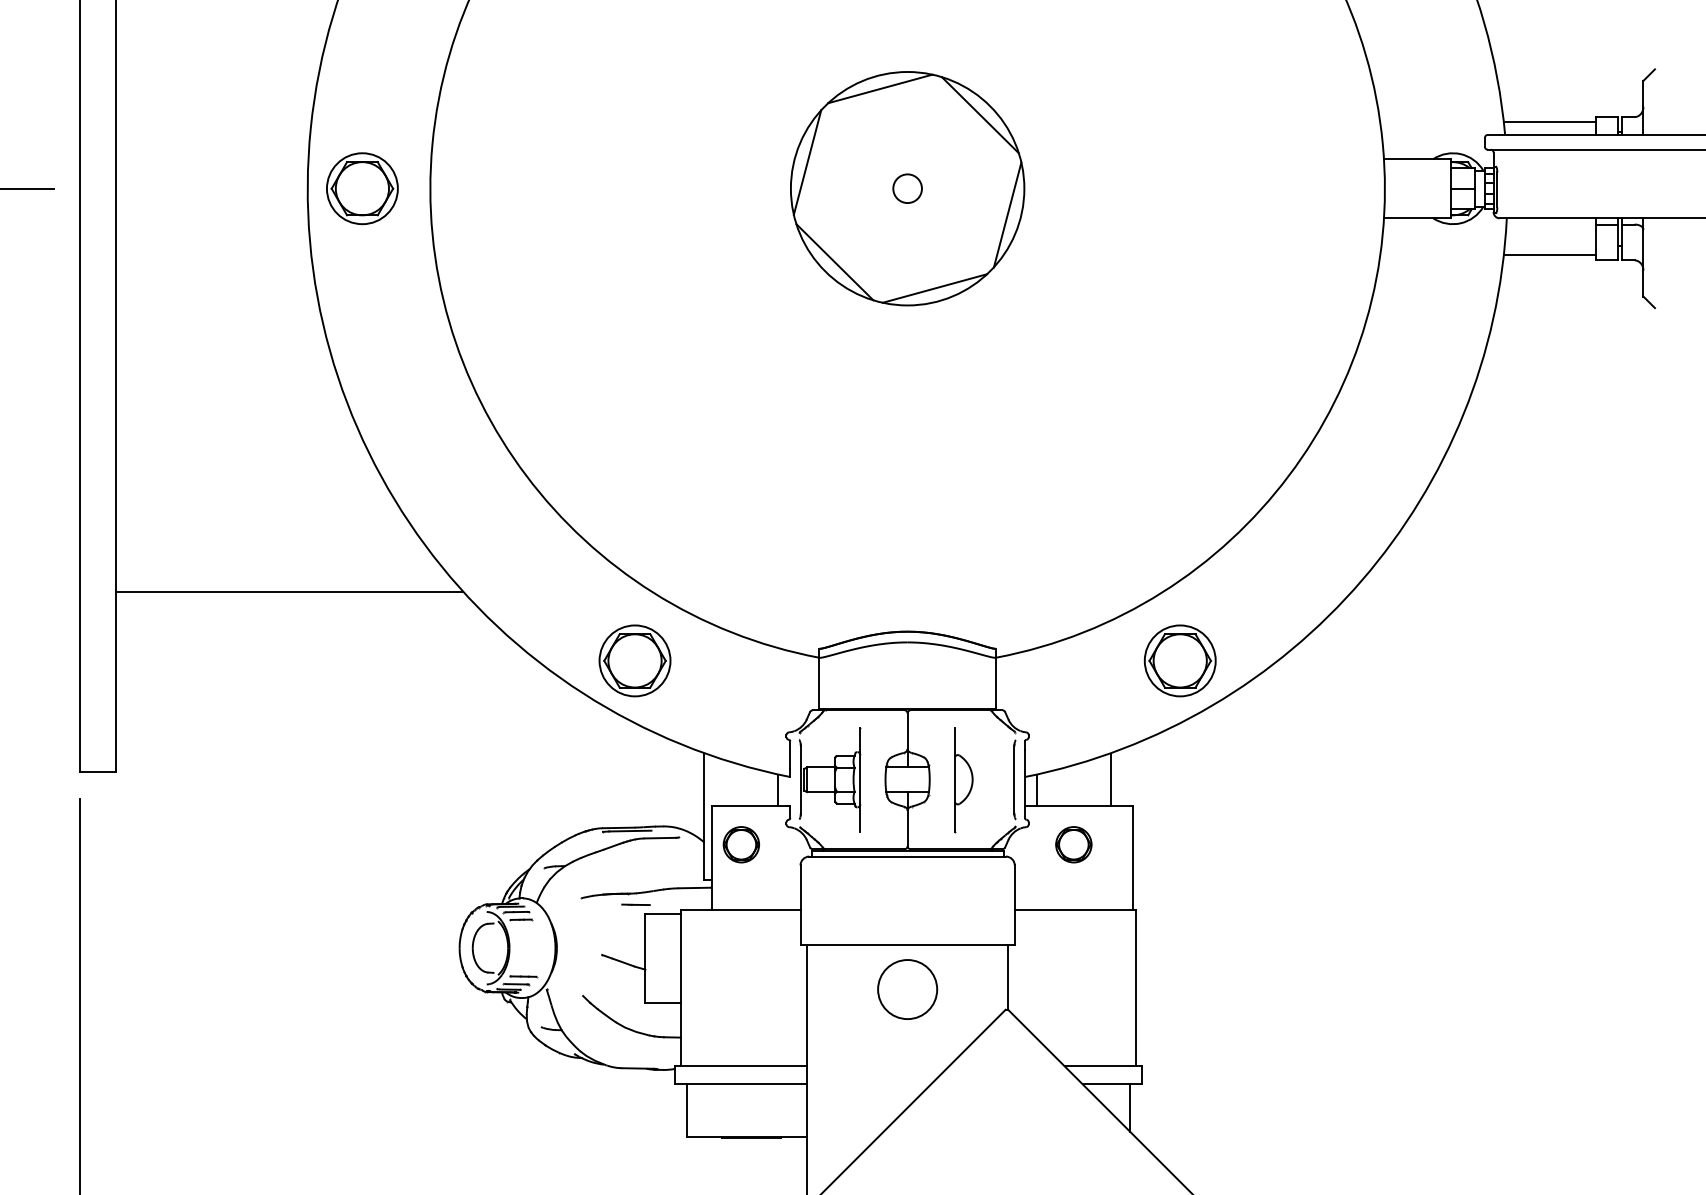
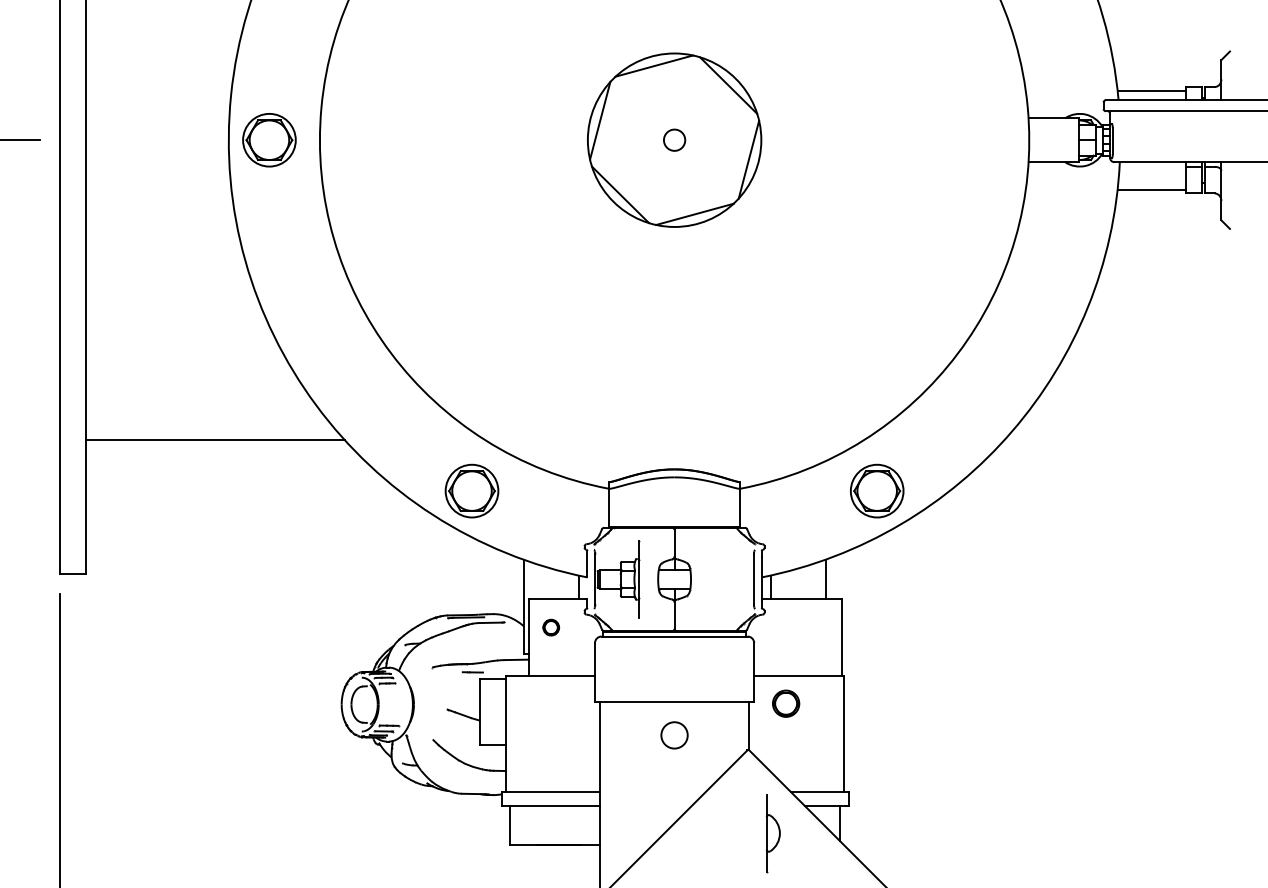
part: (964, 779) -> (773, 833), moved
part: (741, 844) -> (551, 627), size x0.6
part: (1074, 844) -> (786, 703), moved
circle: (907, 989) -> (674, 735), size x0.6

